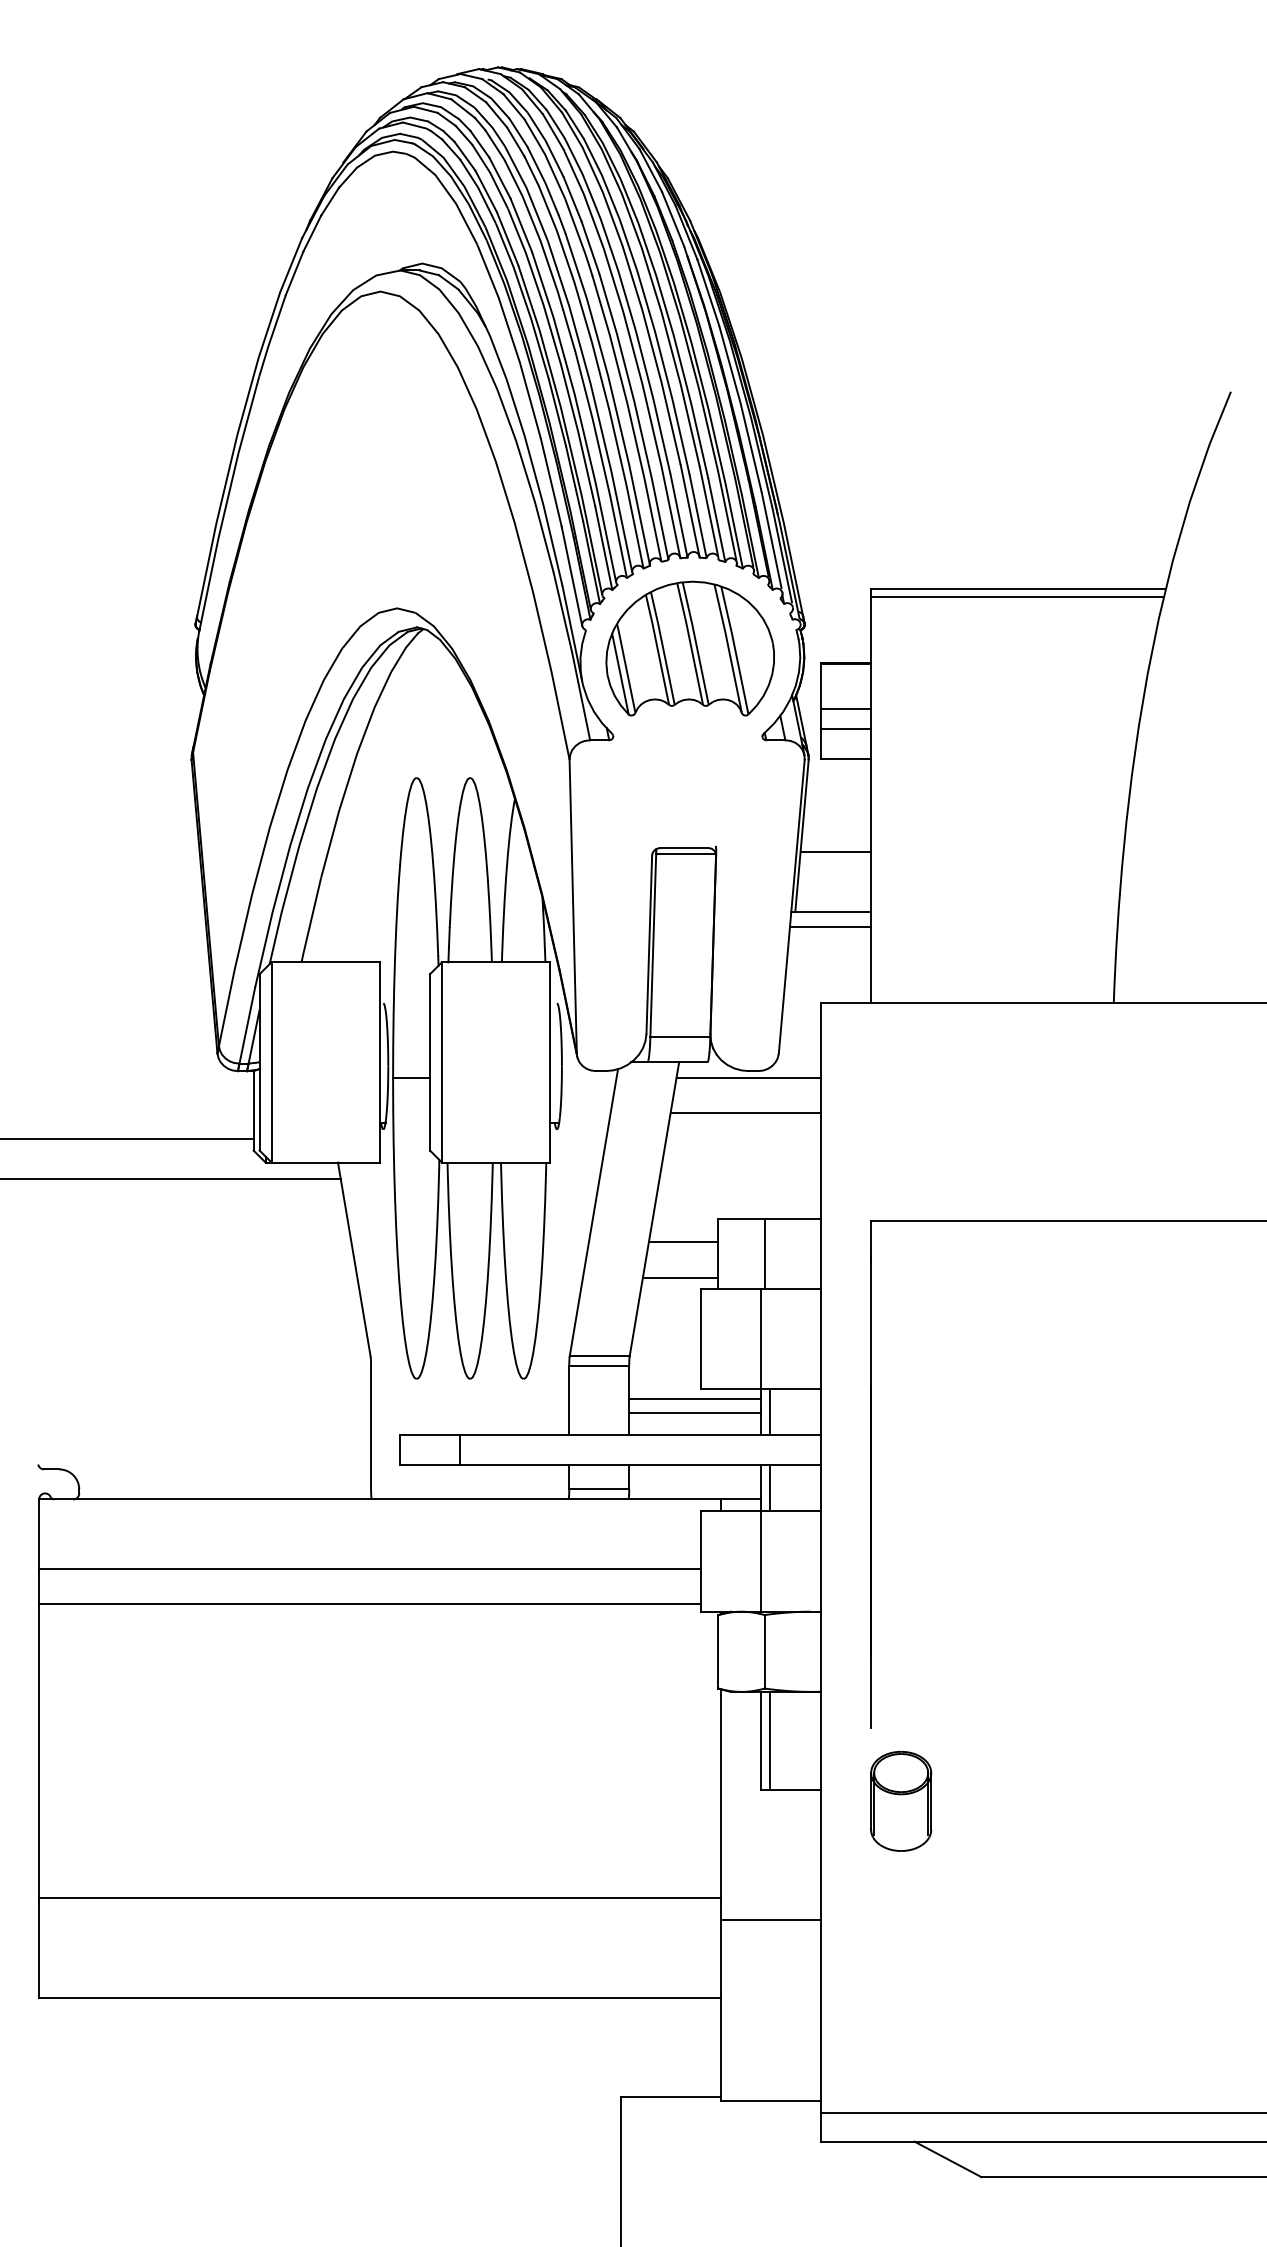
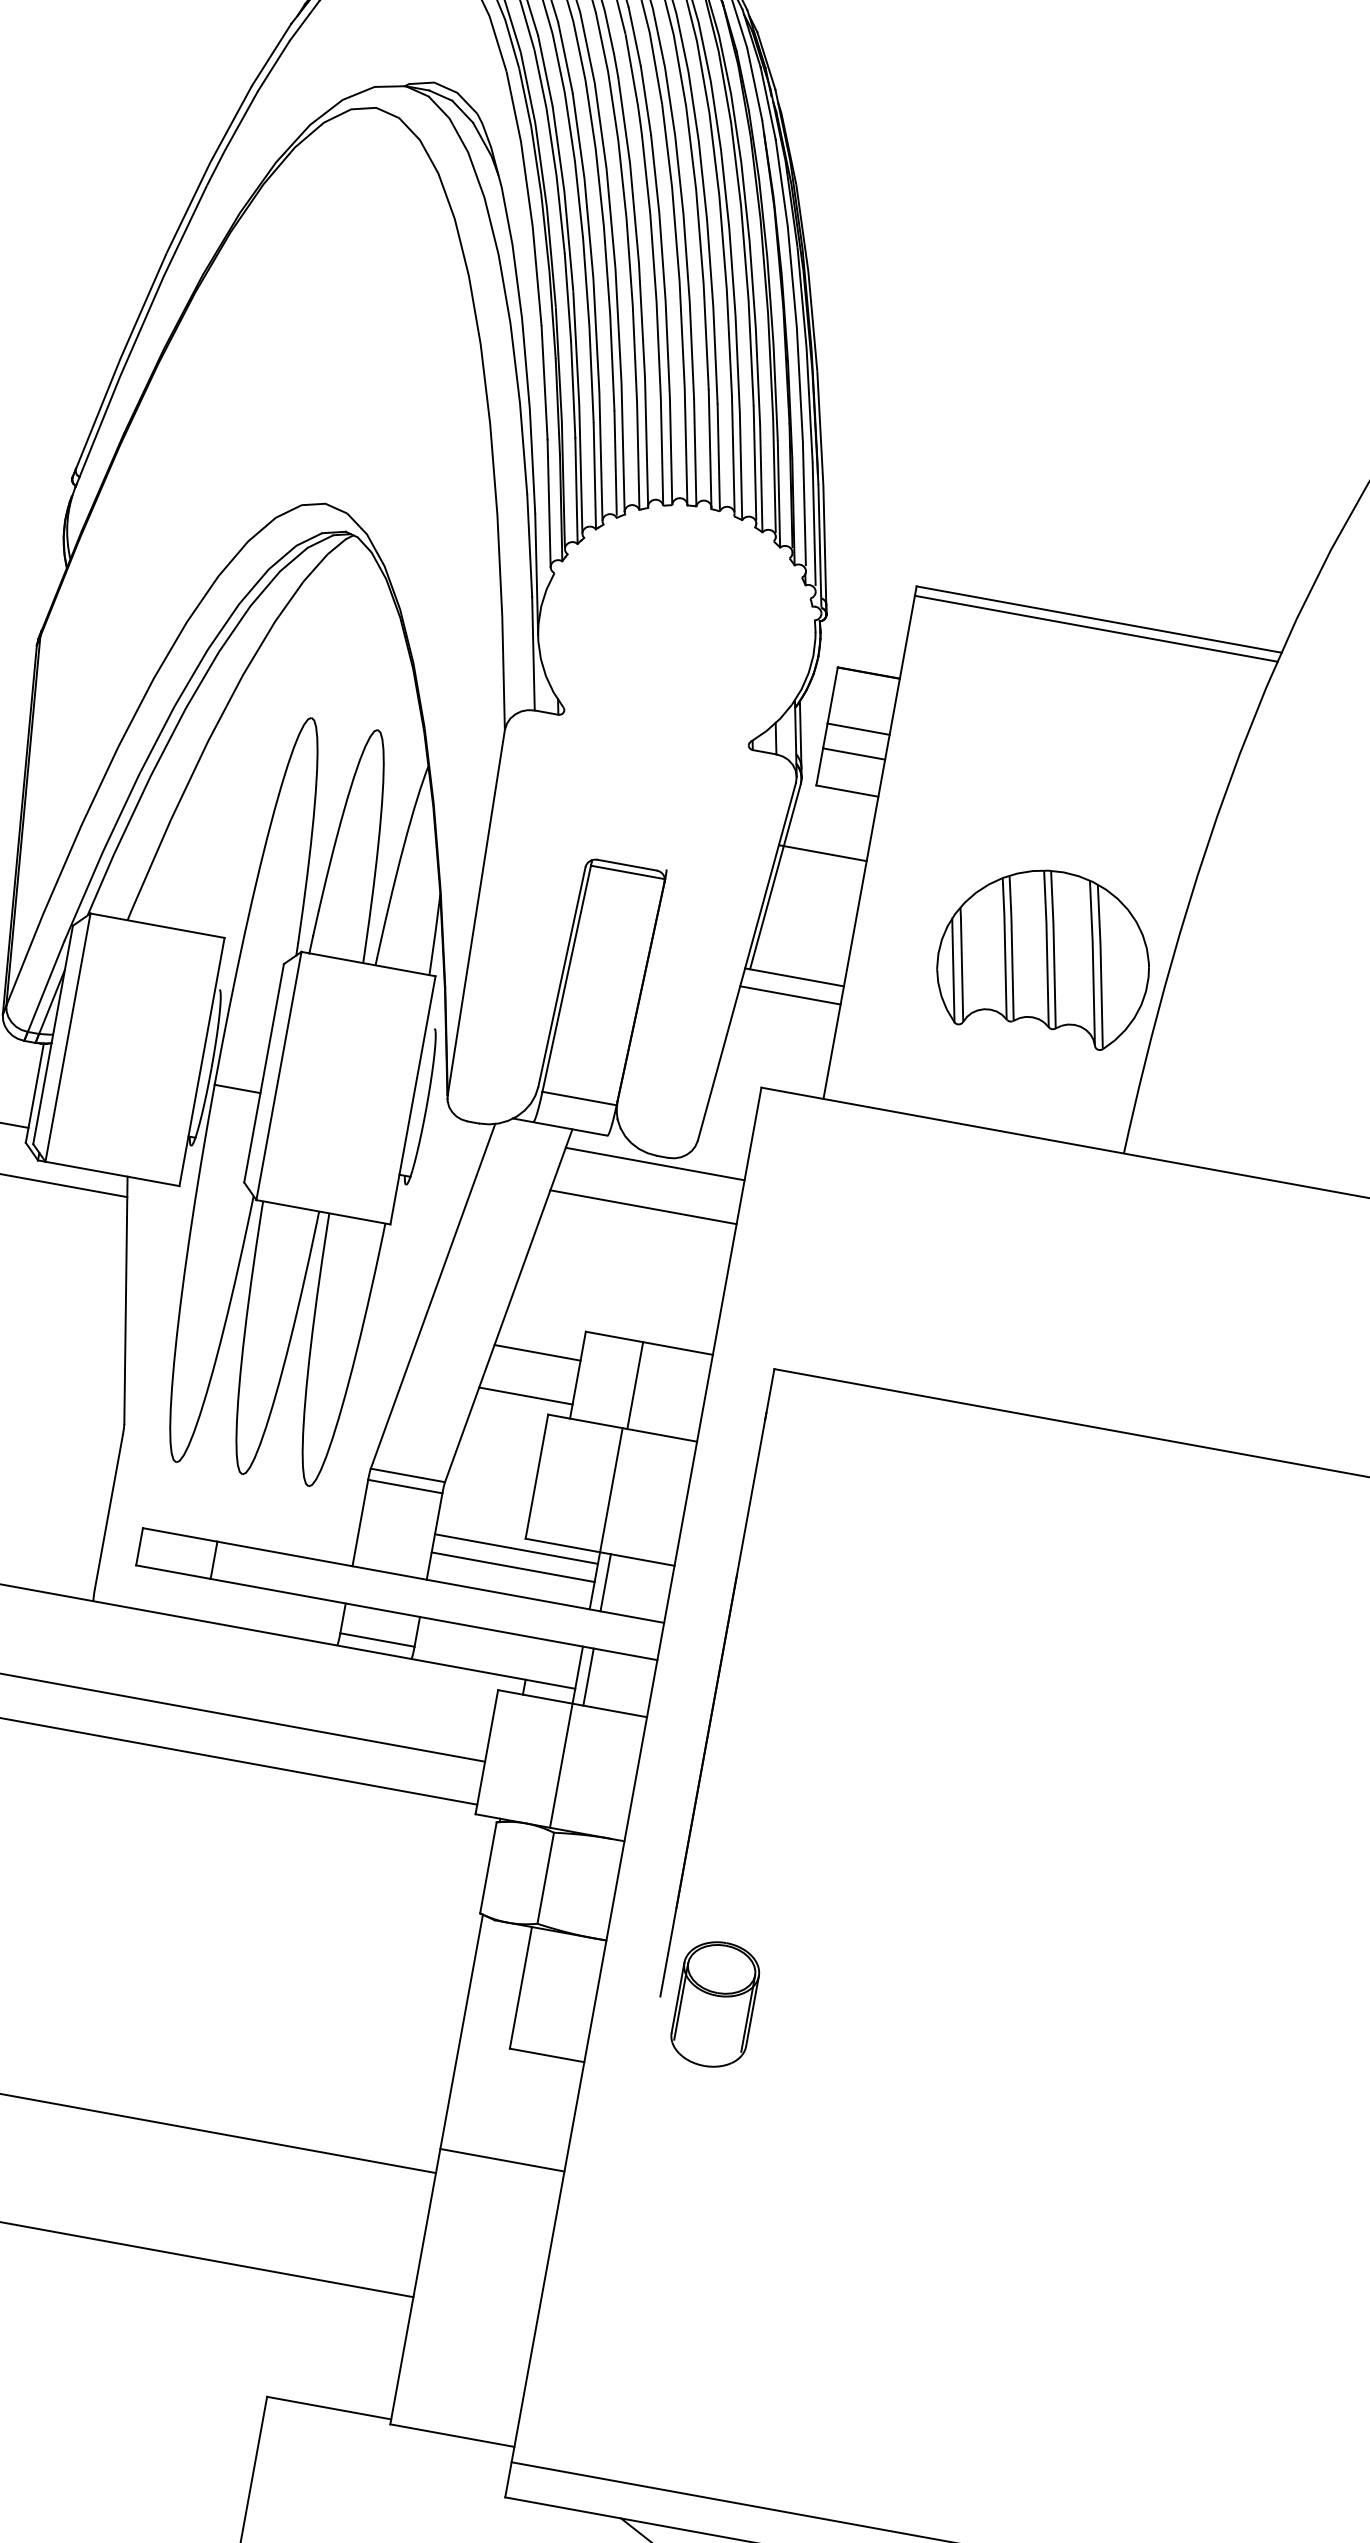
part: (689, 648) -> (1044, 954), moved
line: (835, 851) -> (822, 852), moved
line: (769, 1740) -> (531, 1989), removed
part: (901, 1800) -> (715, 2003), moved
line: (770, 1920) -> (501, 2160), moved

